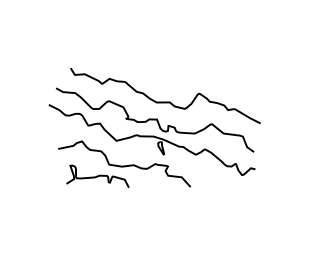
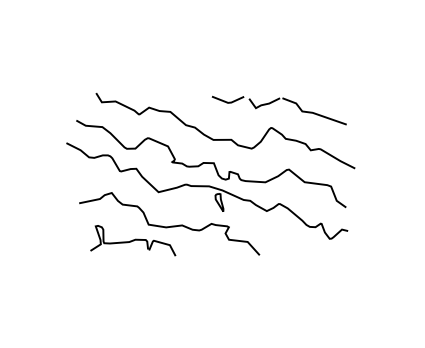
part: (200, 75) -> (273, 102), added

